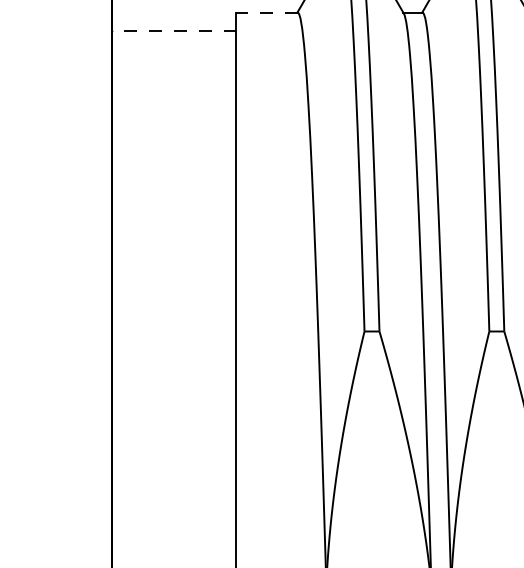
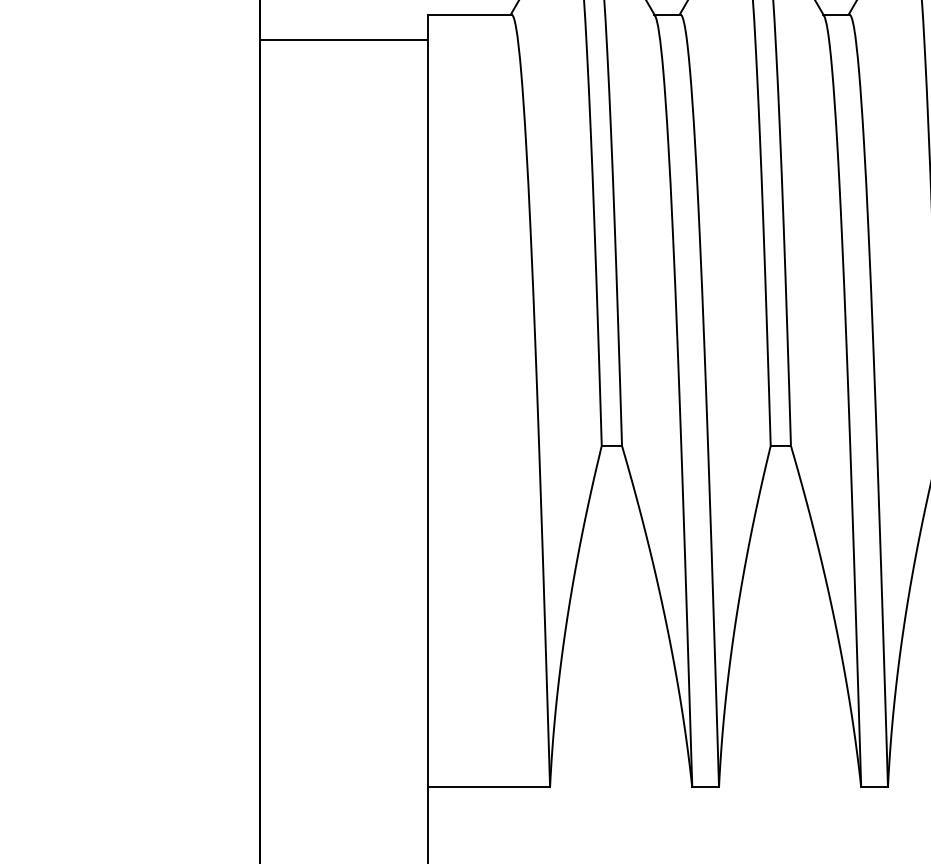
line: (266, 12) -> (469, 14), dashed -> solid
line: (173, 31) -> (343, 39), dashed -> solid

